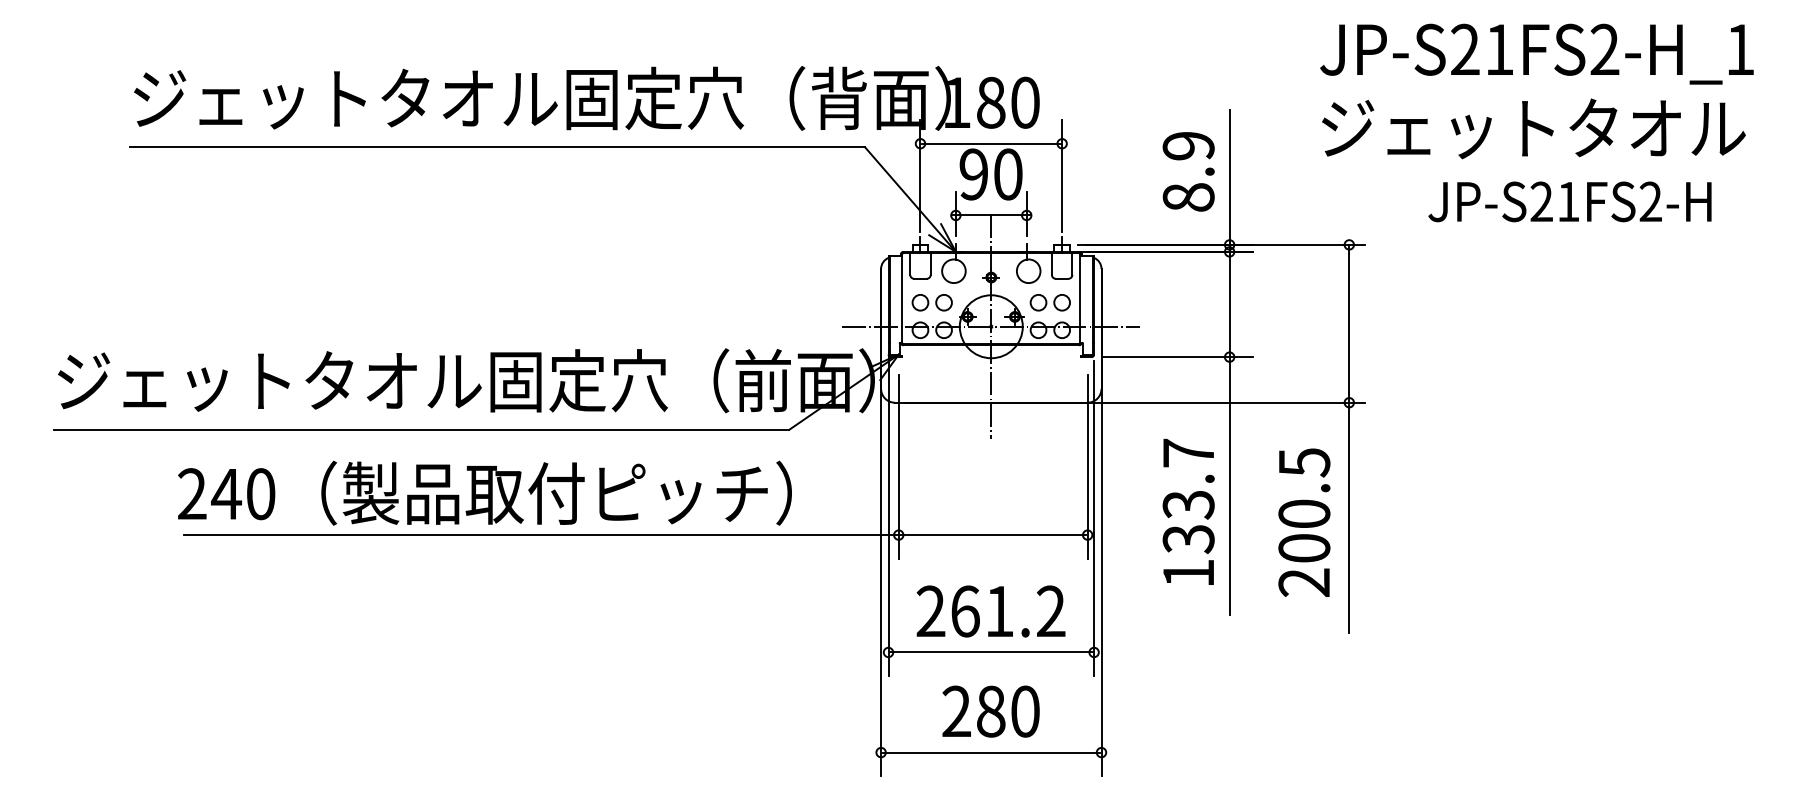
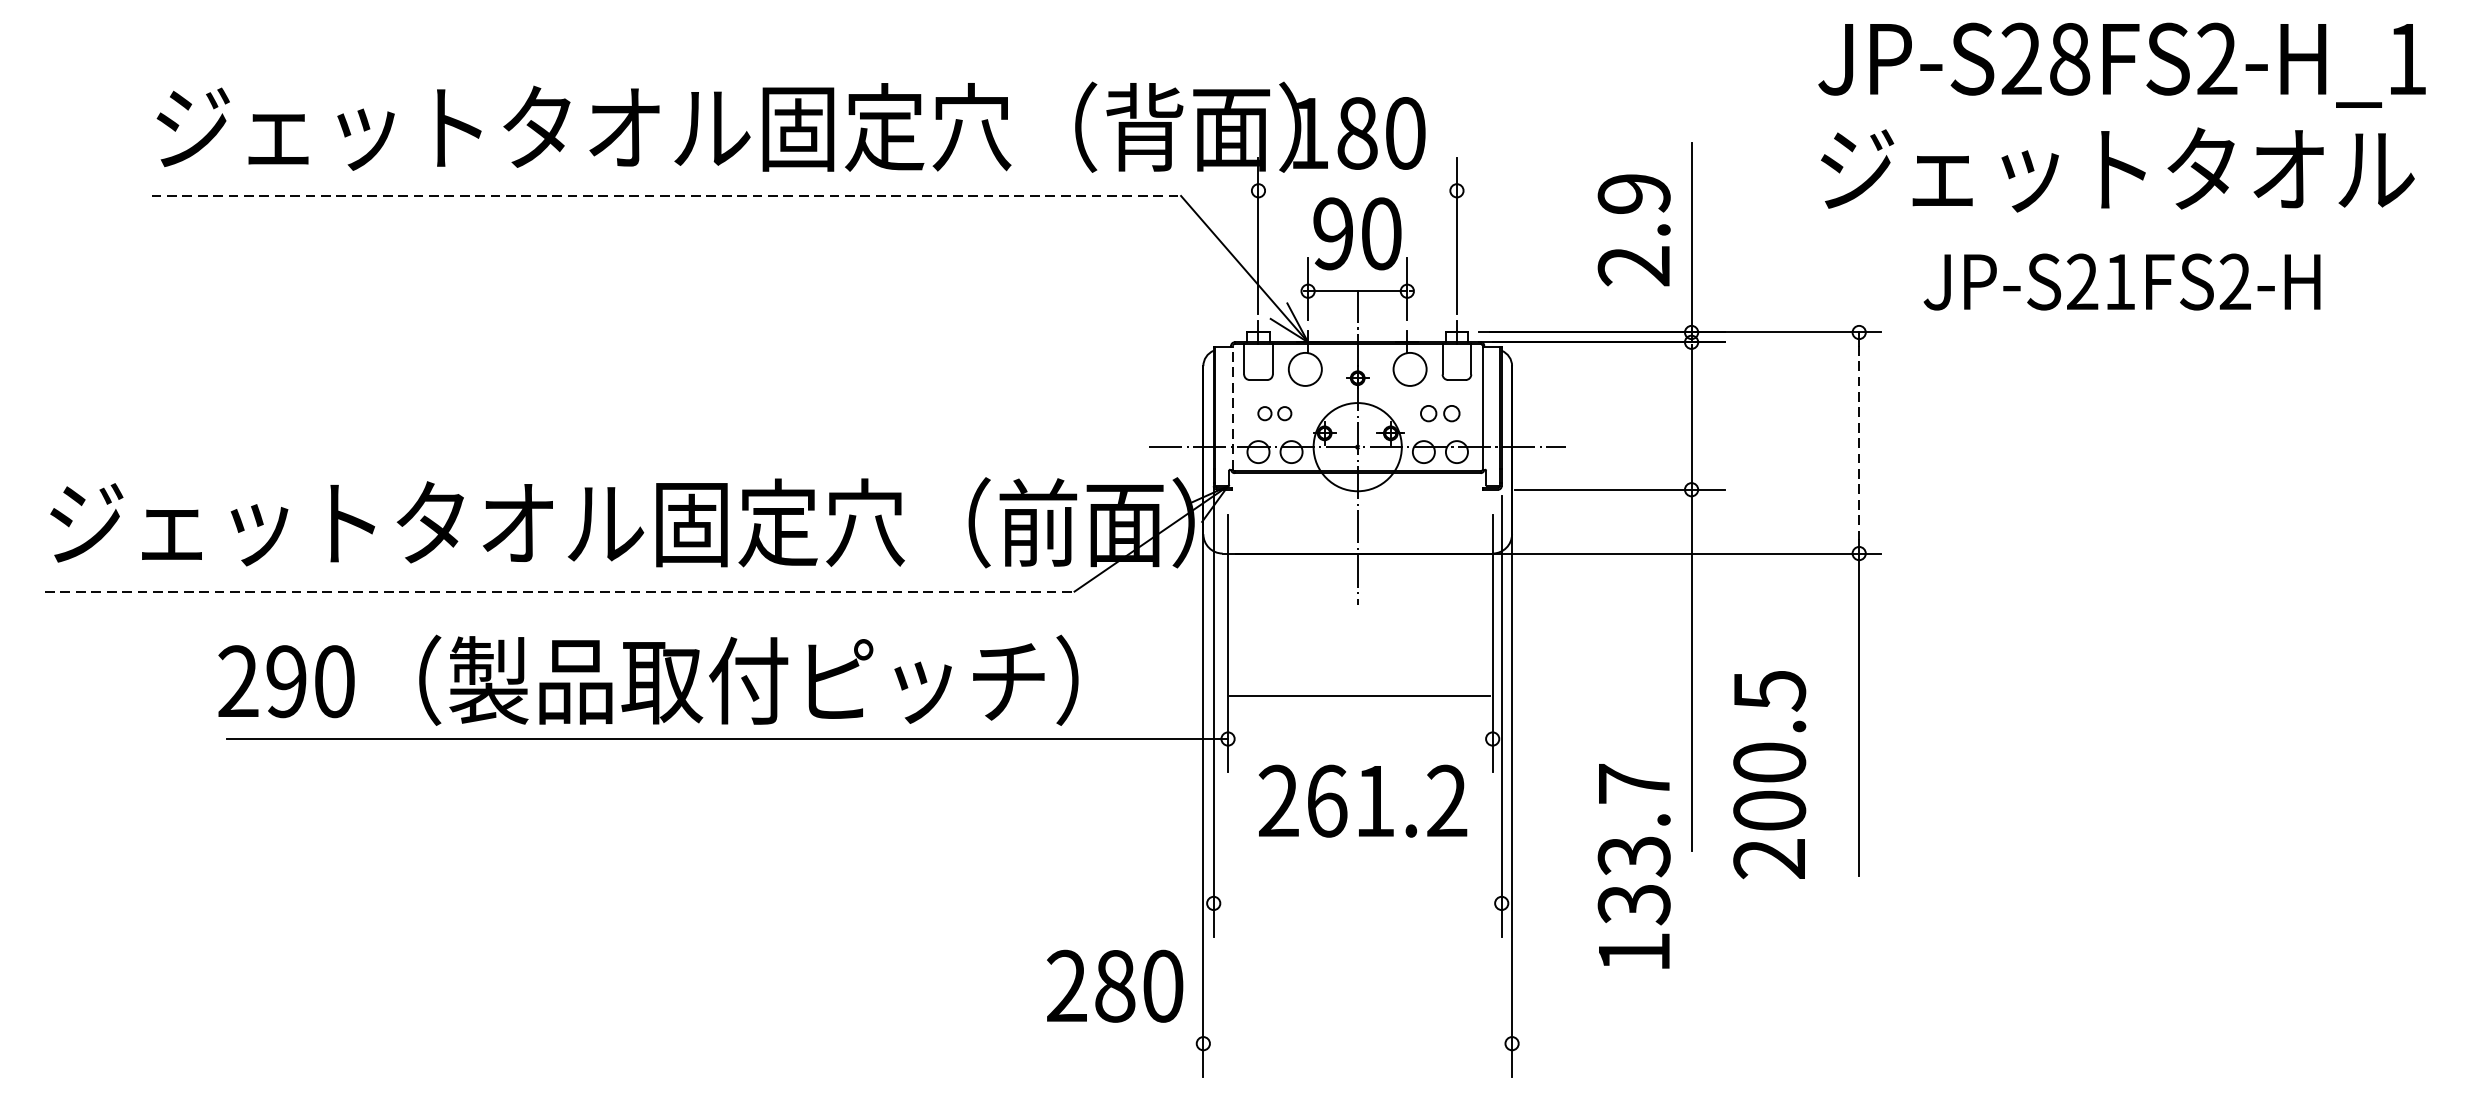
text: (1499, 49) -> (2069, 58), JP-S21FS2-H_1 -> JP-S28FS2-H_1
line: (991, 143) -> (1357, 190), removed
line: (498, 147) -> (667, 196), solid -> dashed
text: (1188, 197) -> (1633, 266), 8.9 -> 2.9
text: (1569, 201) -> (2121, 281), moved
line: (902, 298) -> (1233, 407), solid -> dashed
part: (931, 302) -> (1273, 413), size x0.6
part: (1049, 302) -> (1439, 413), size x0.7
line: (1349, 324) -> (1859, 443), solid -> dashed
line: (422, 429) -> (560, 591), solid -> dashed
text: (226, 494) -> (286, 682), 240 -> 290
text: (1188, 511) -> (1633, 865), moved
text: (1304, 522) -> (1769, 774), moved
line: (993, 535) -> (1360, 696), moved
text: (990, 611) -> (1362, 801), moved
line: (991, 652) -> (1357, 903), removed
text: (990, 711) -> (1114, 986), moved
line: (990, 752) -> (1356, 1043), removed

